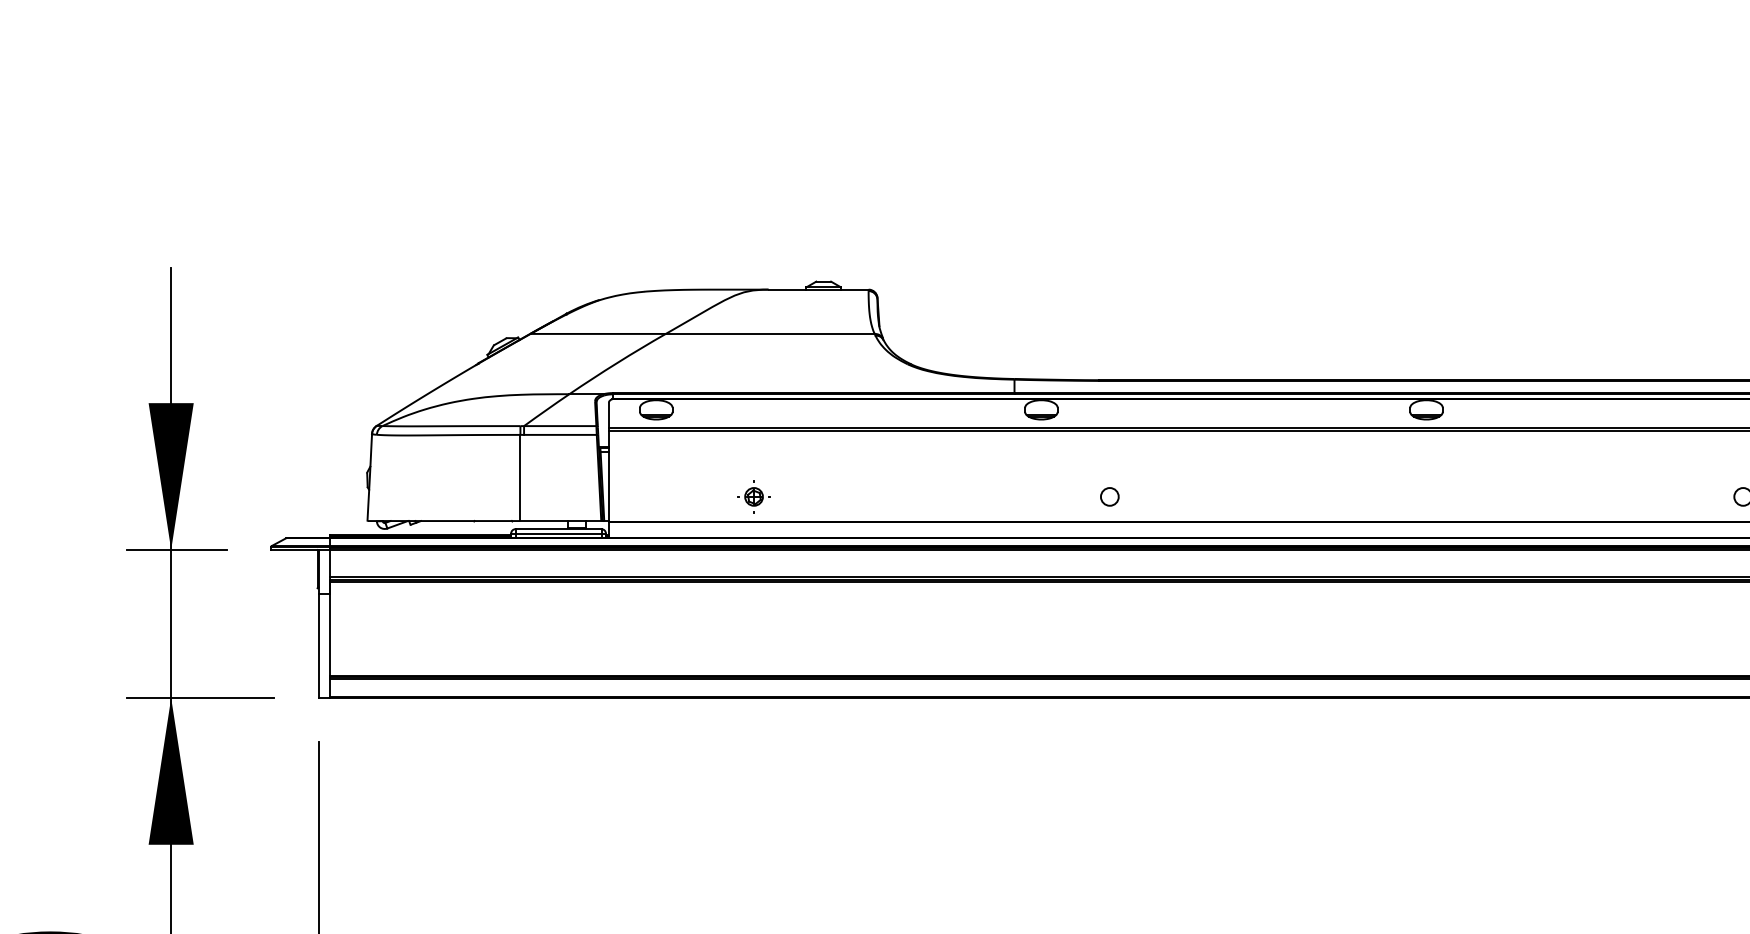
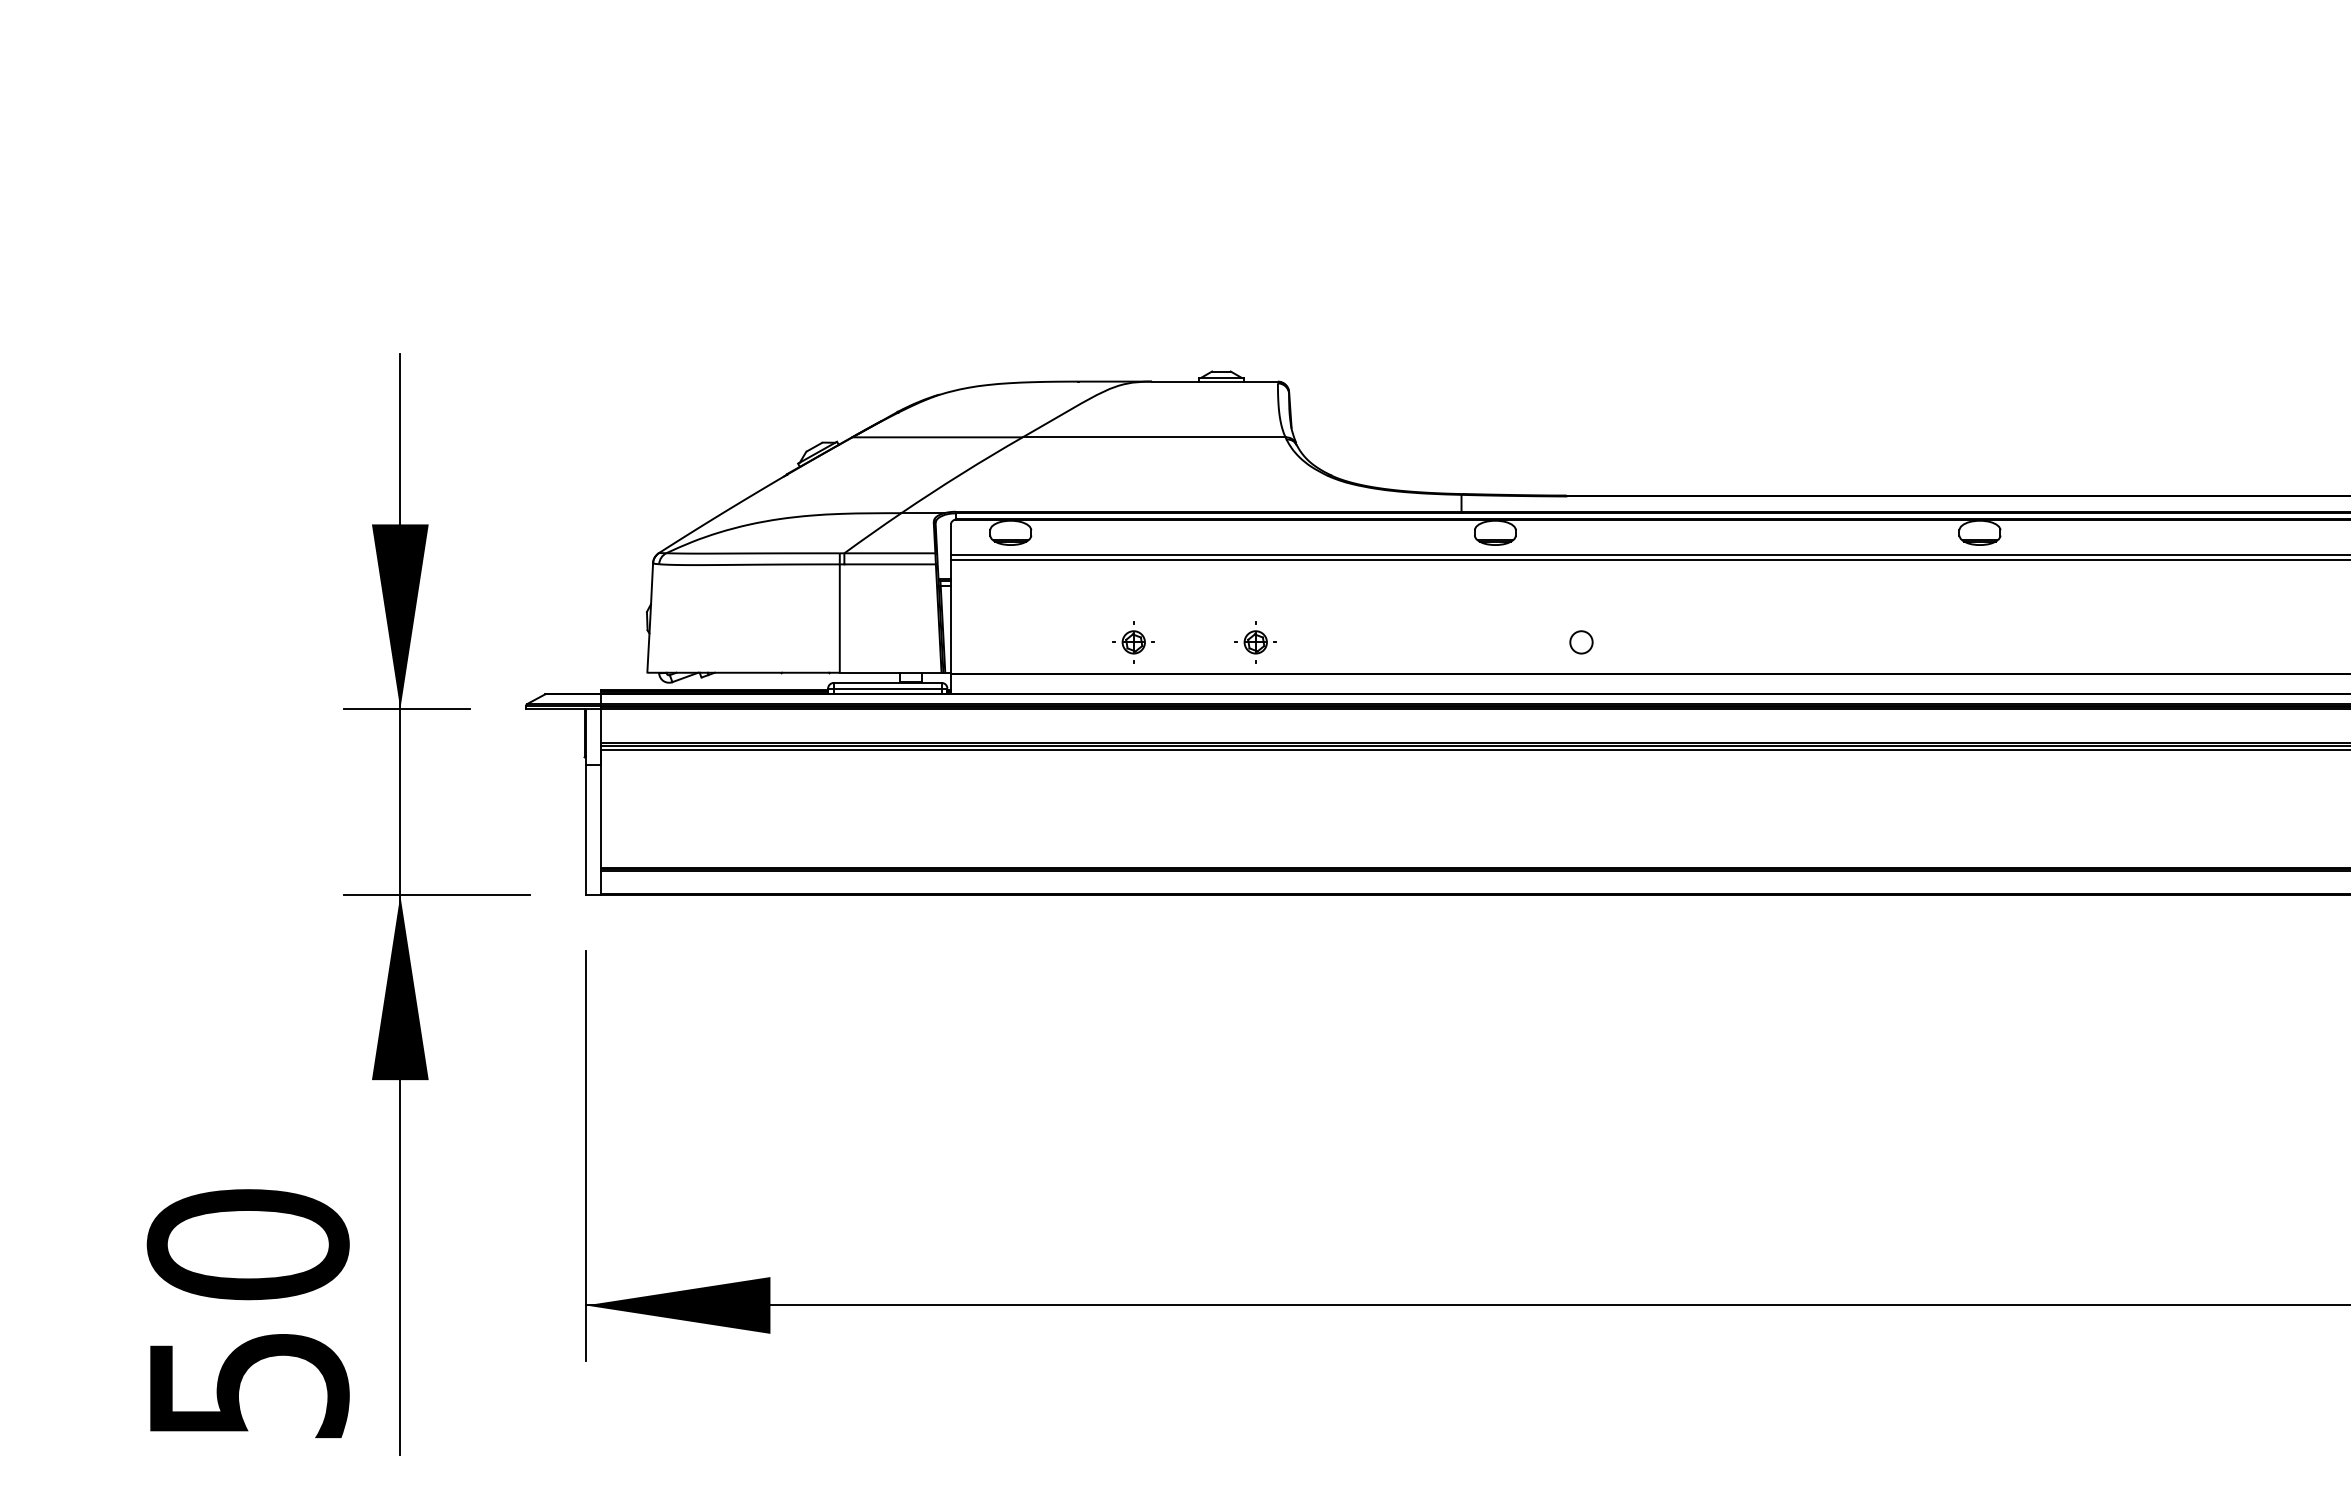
part: (850, 496) -> (1255, 642), added

